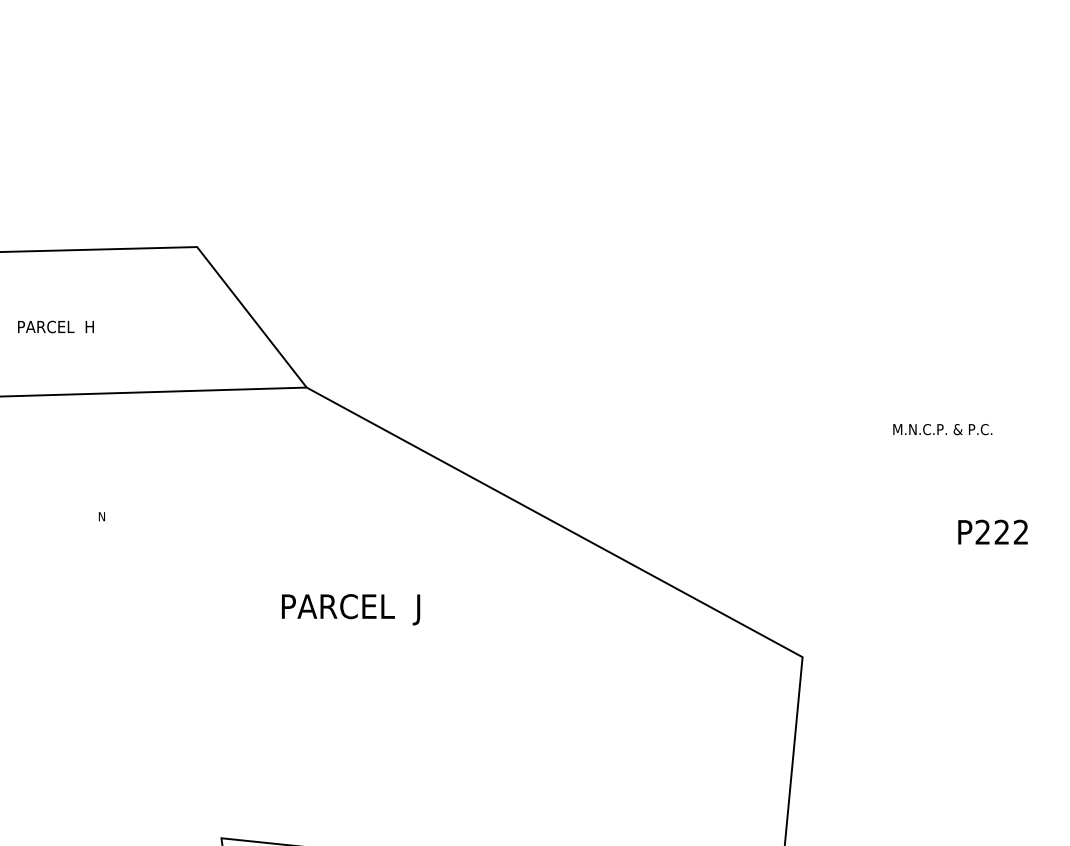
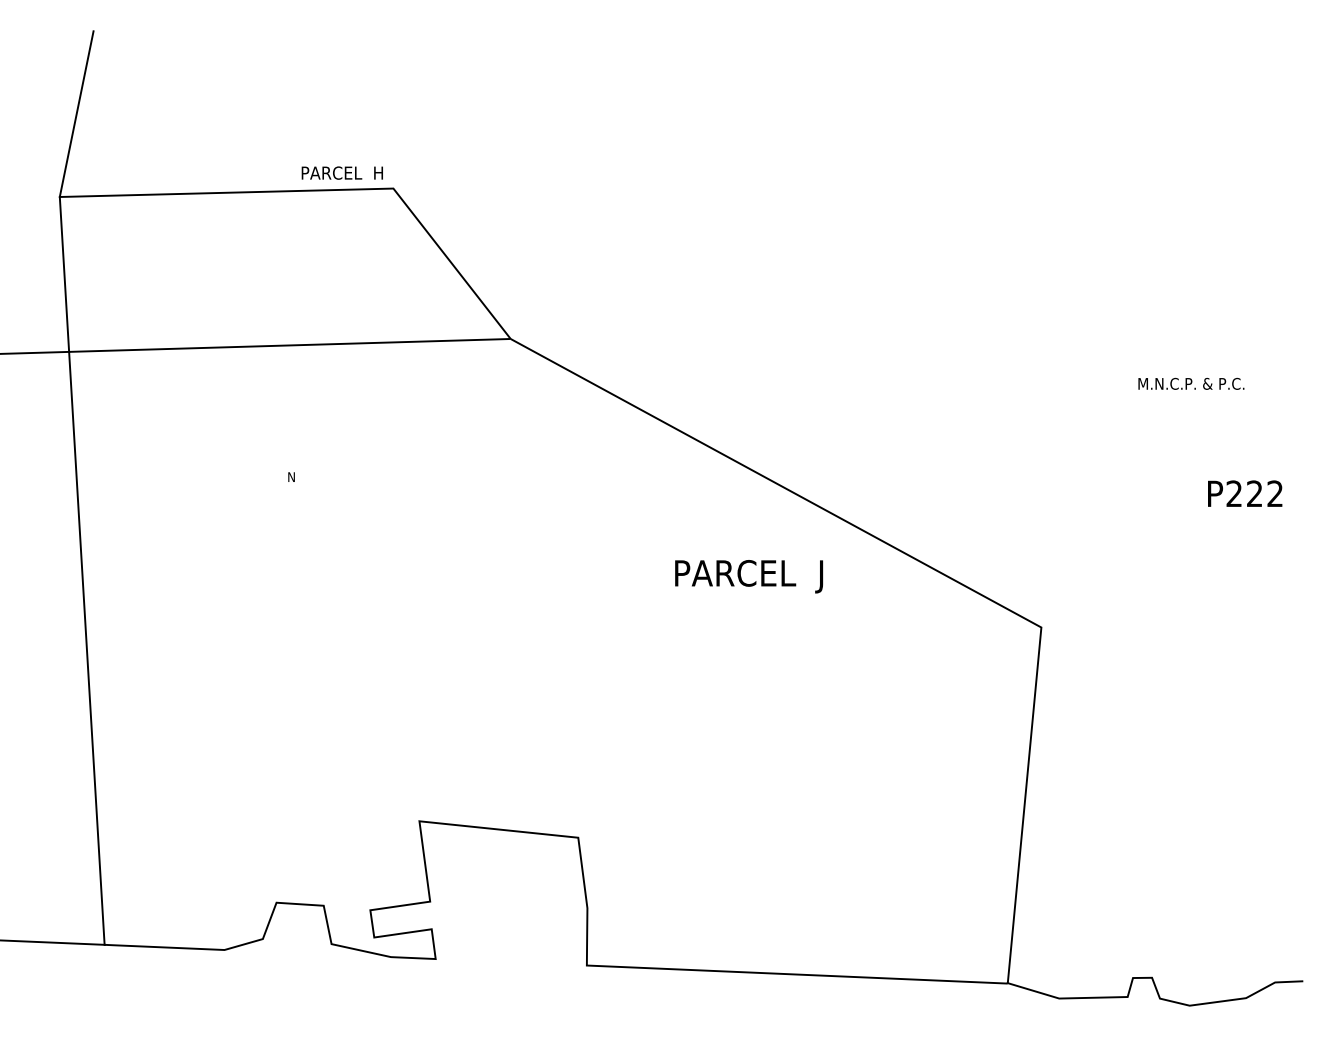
text: (55, 326) -> (341, 172), moved
text: (350, 609) -> (748, 576), moved

